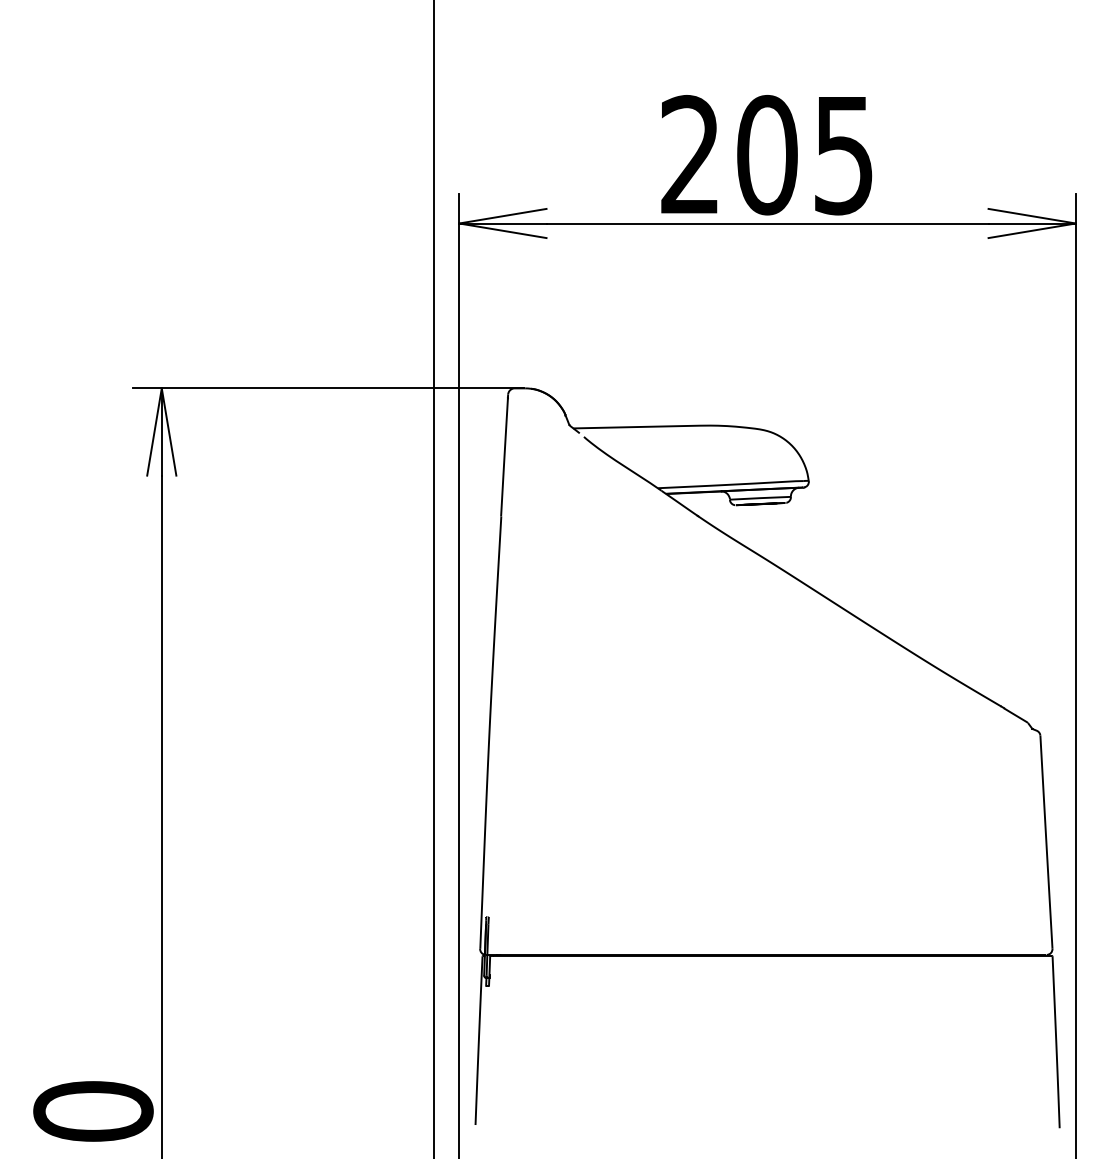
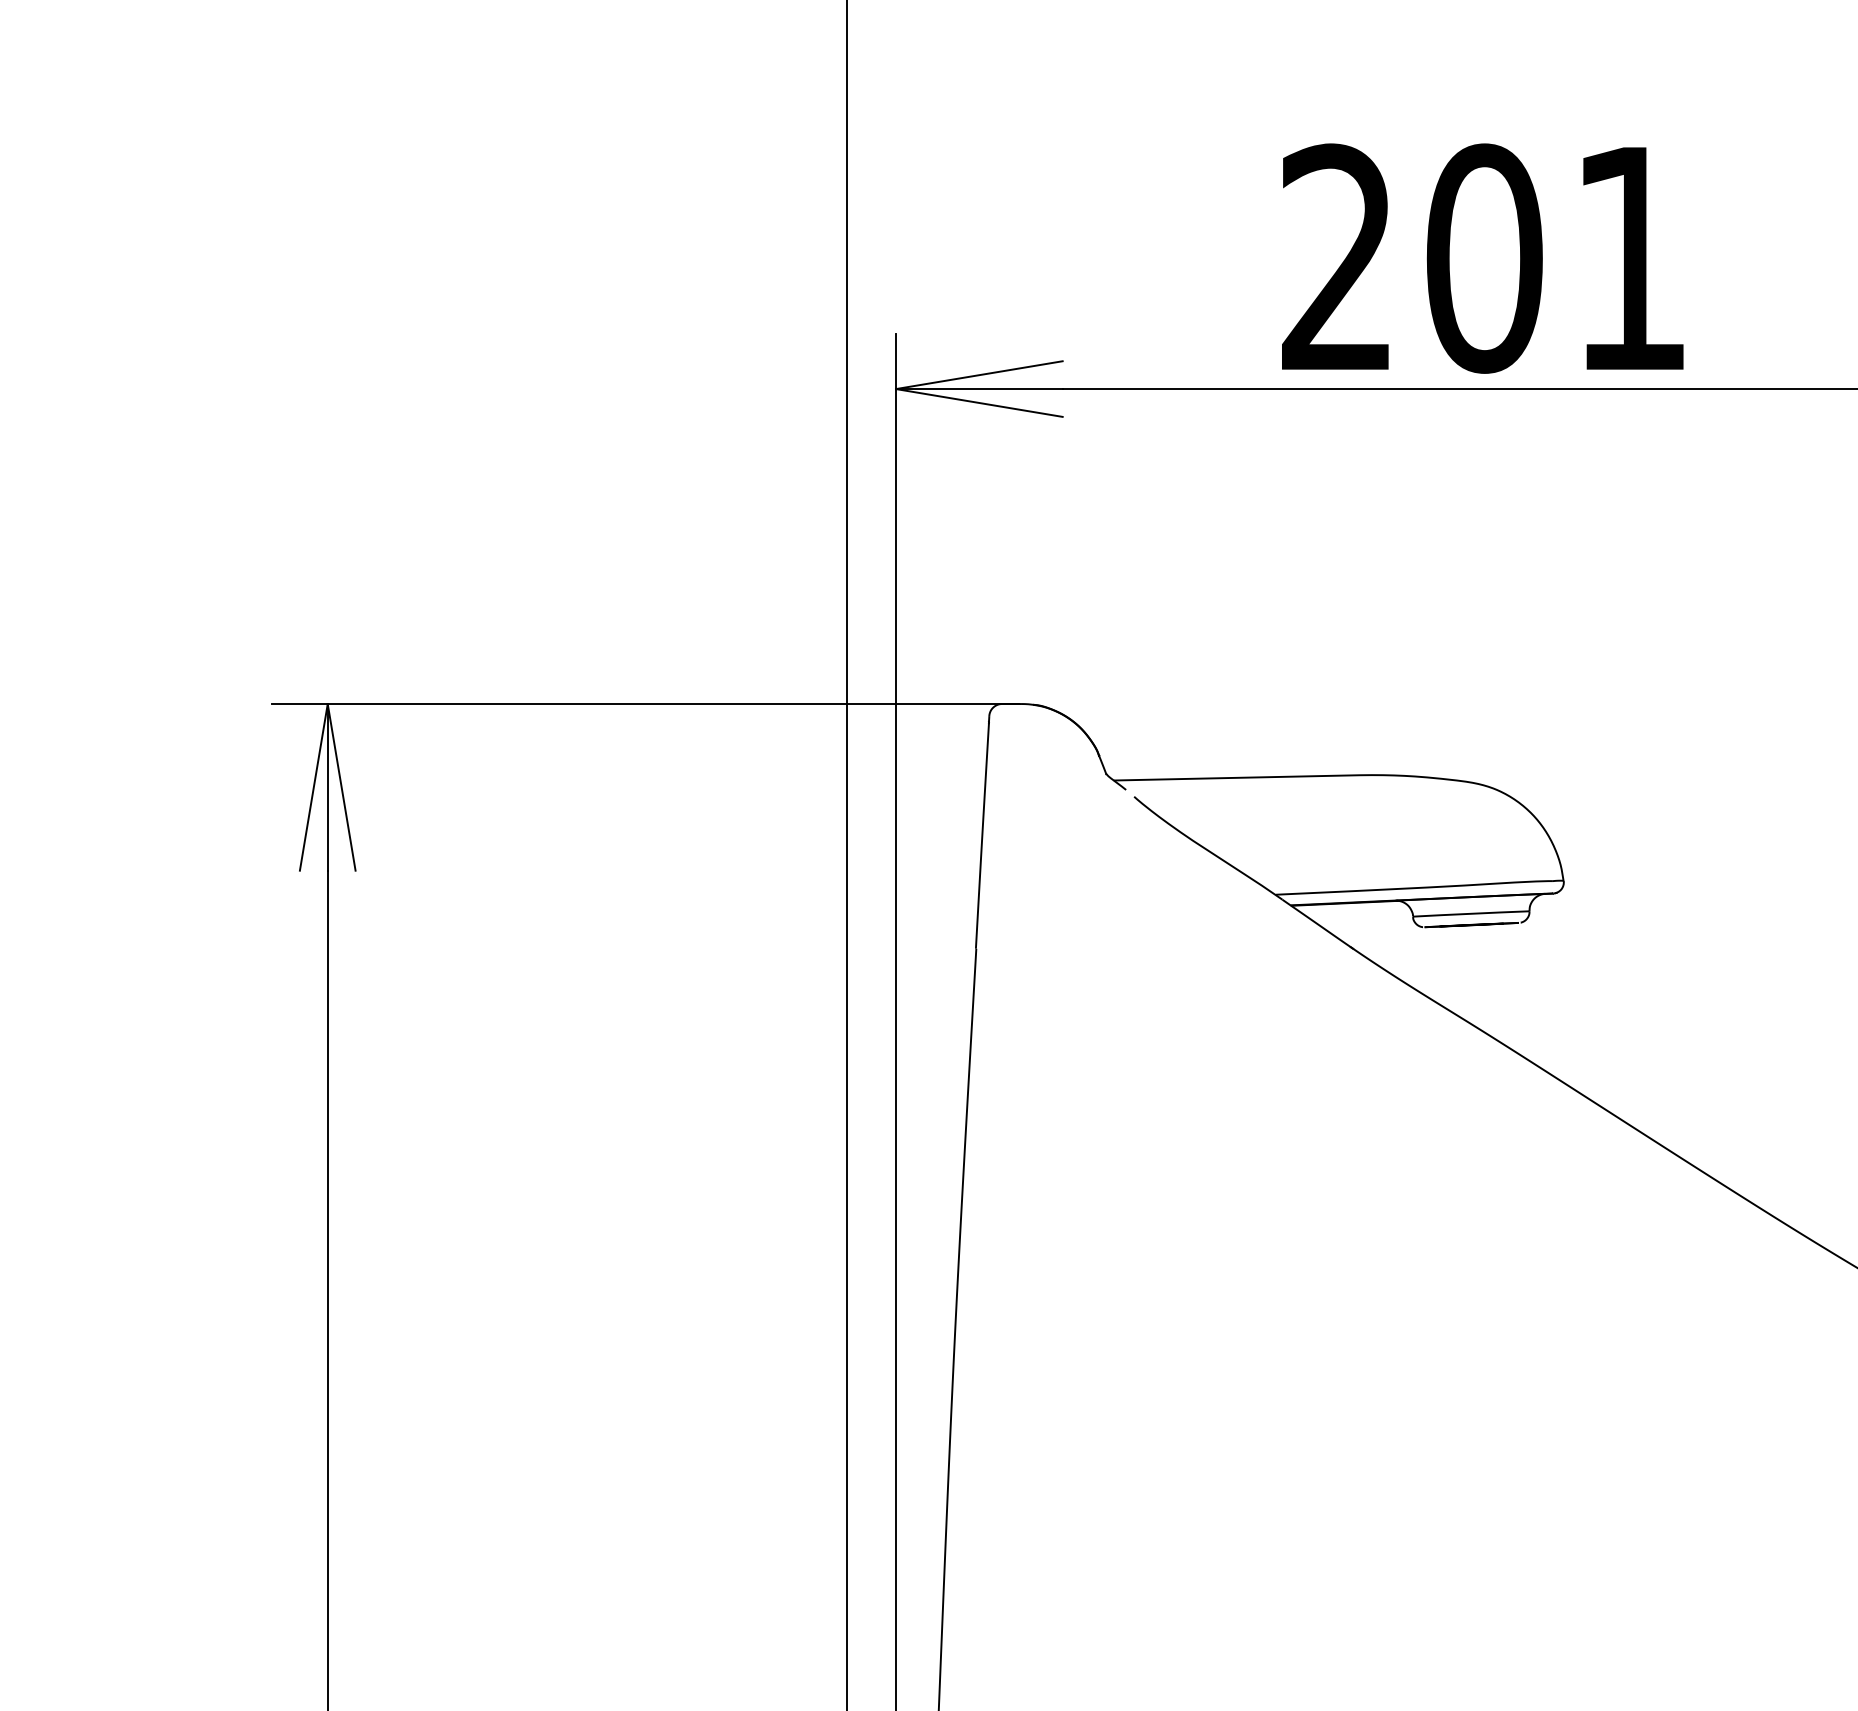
text: (843, 156) -> (1629, 261), 205 -> 201

